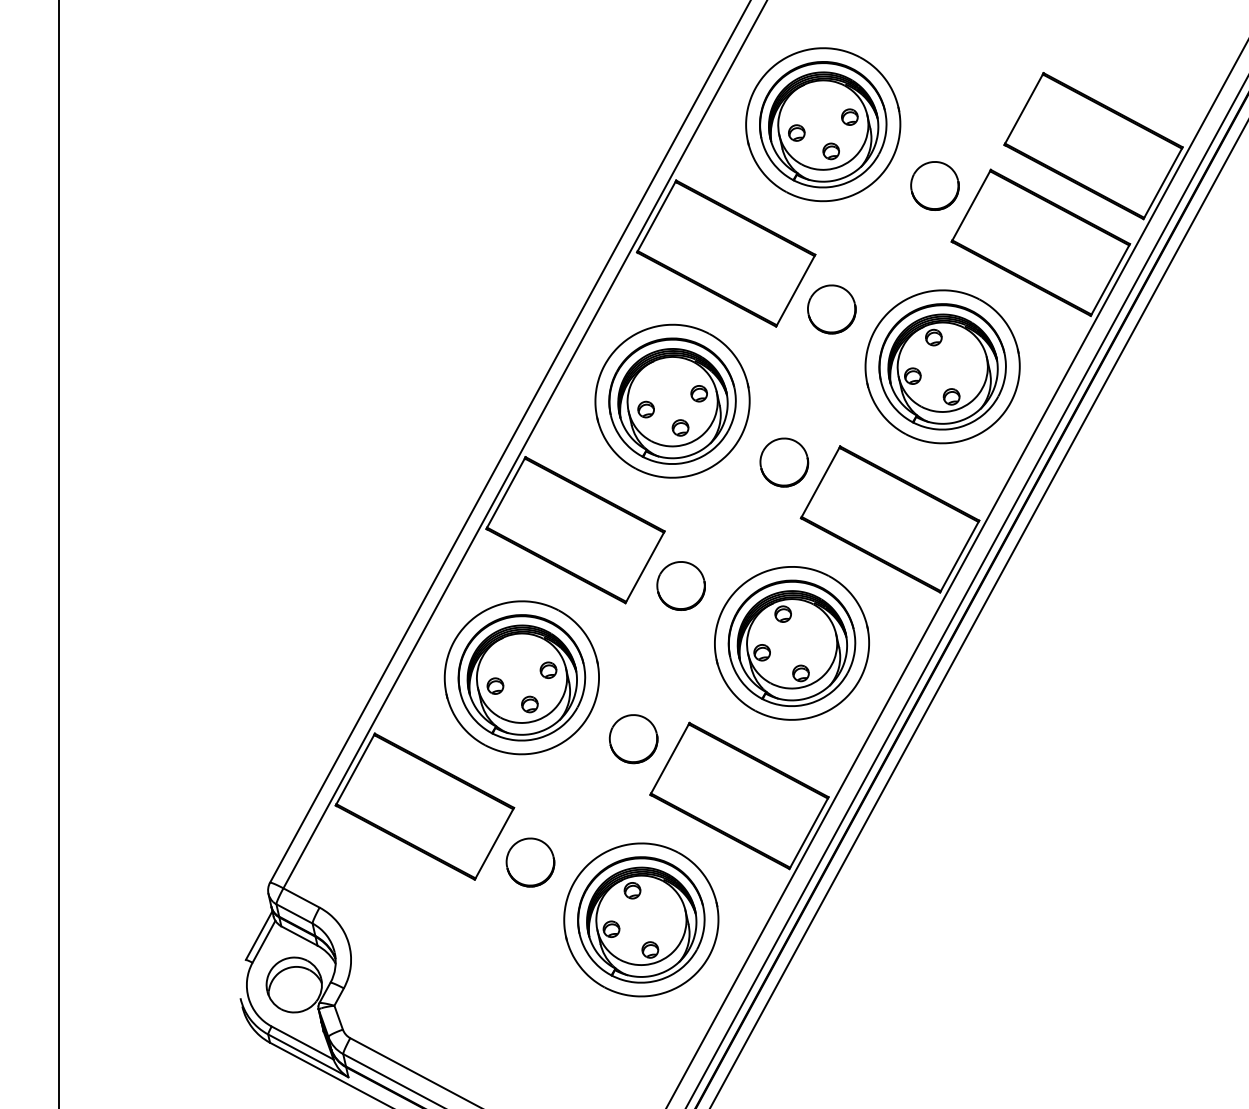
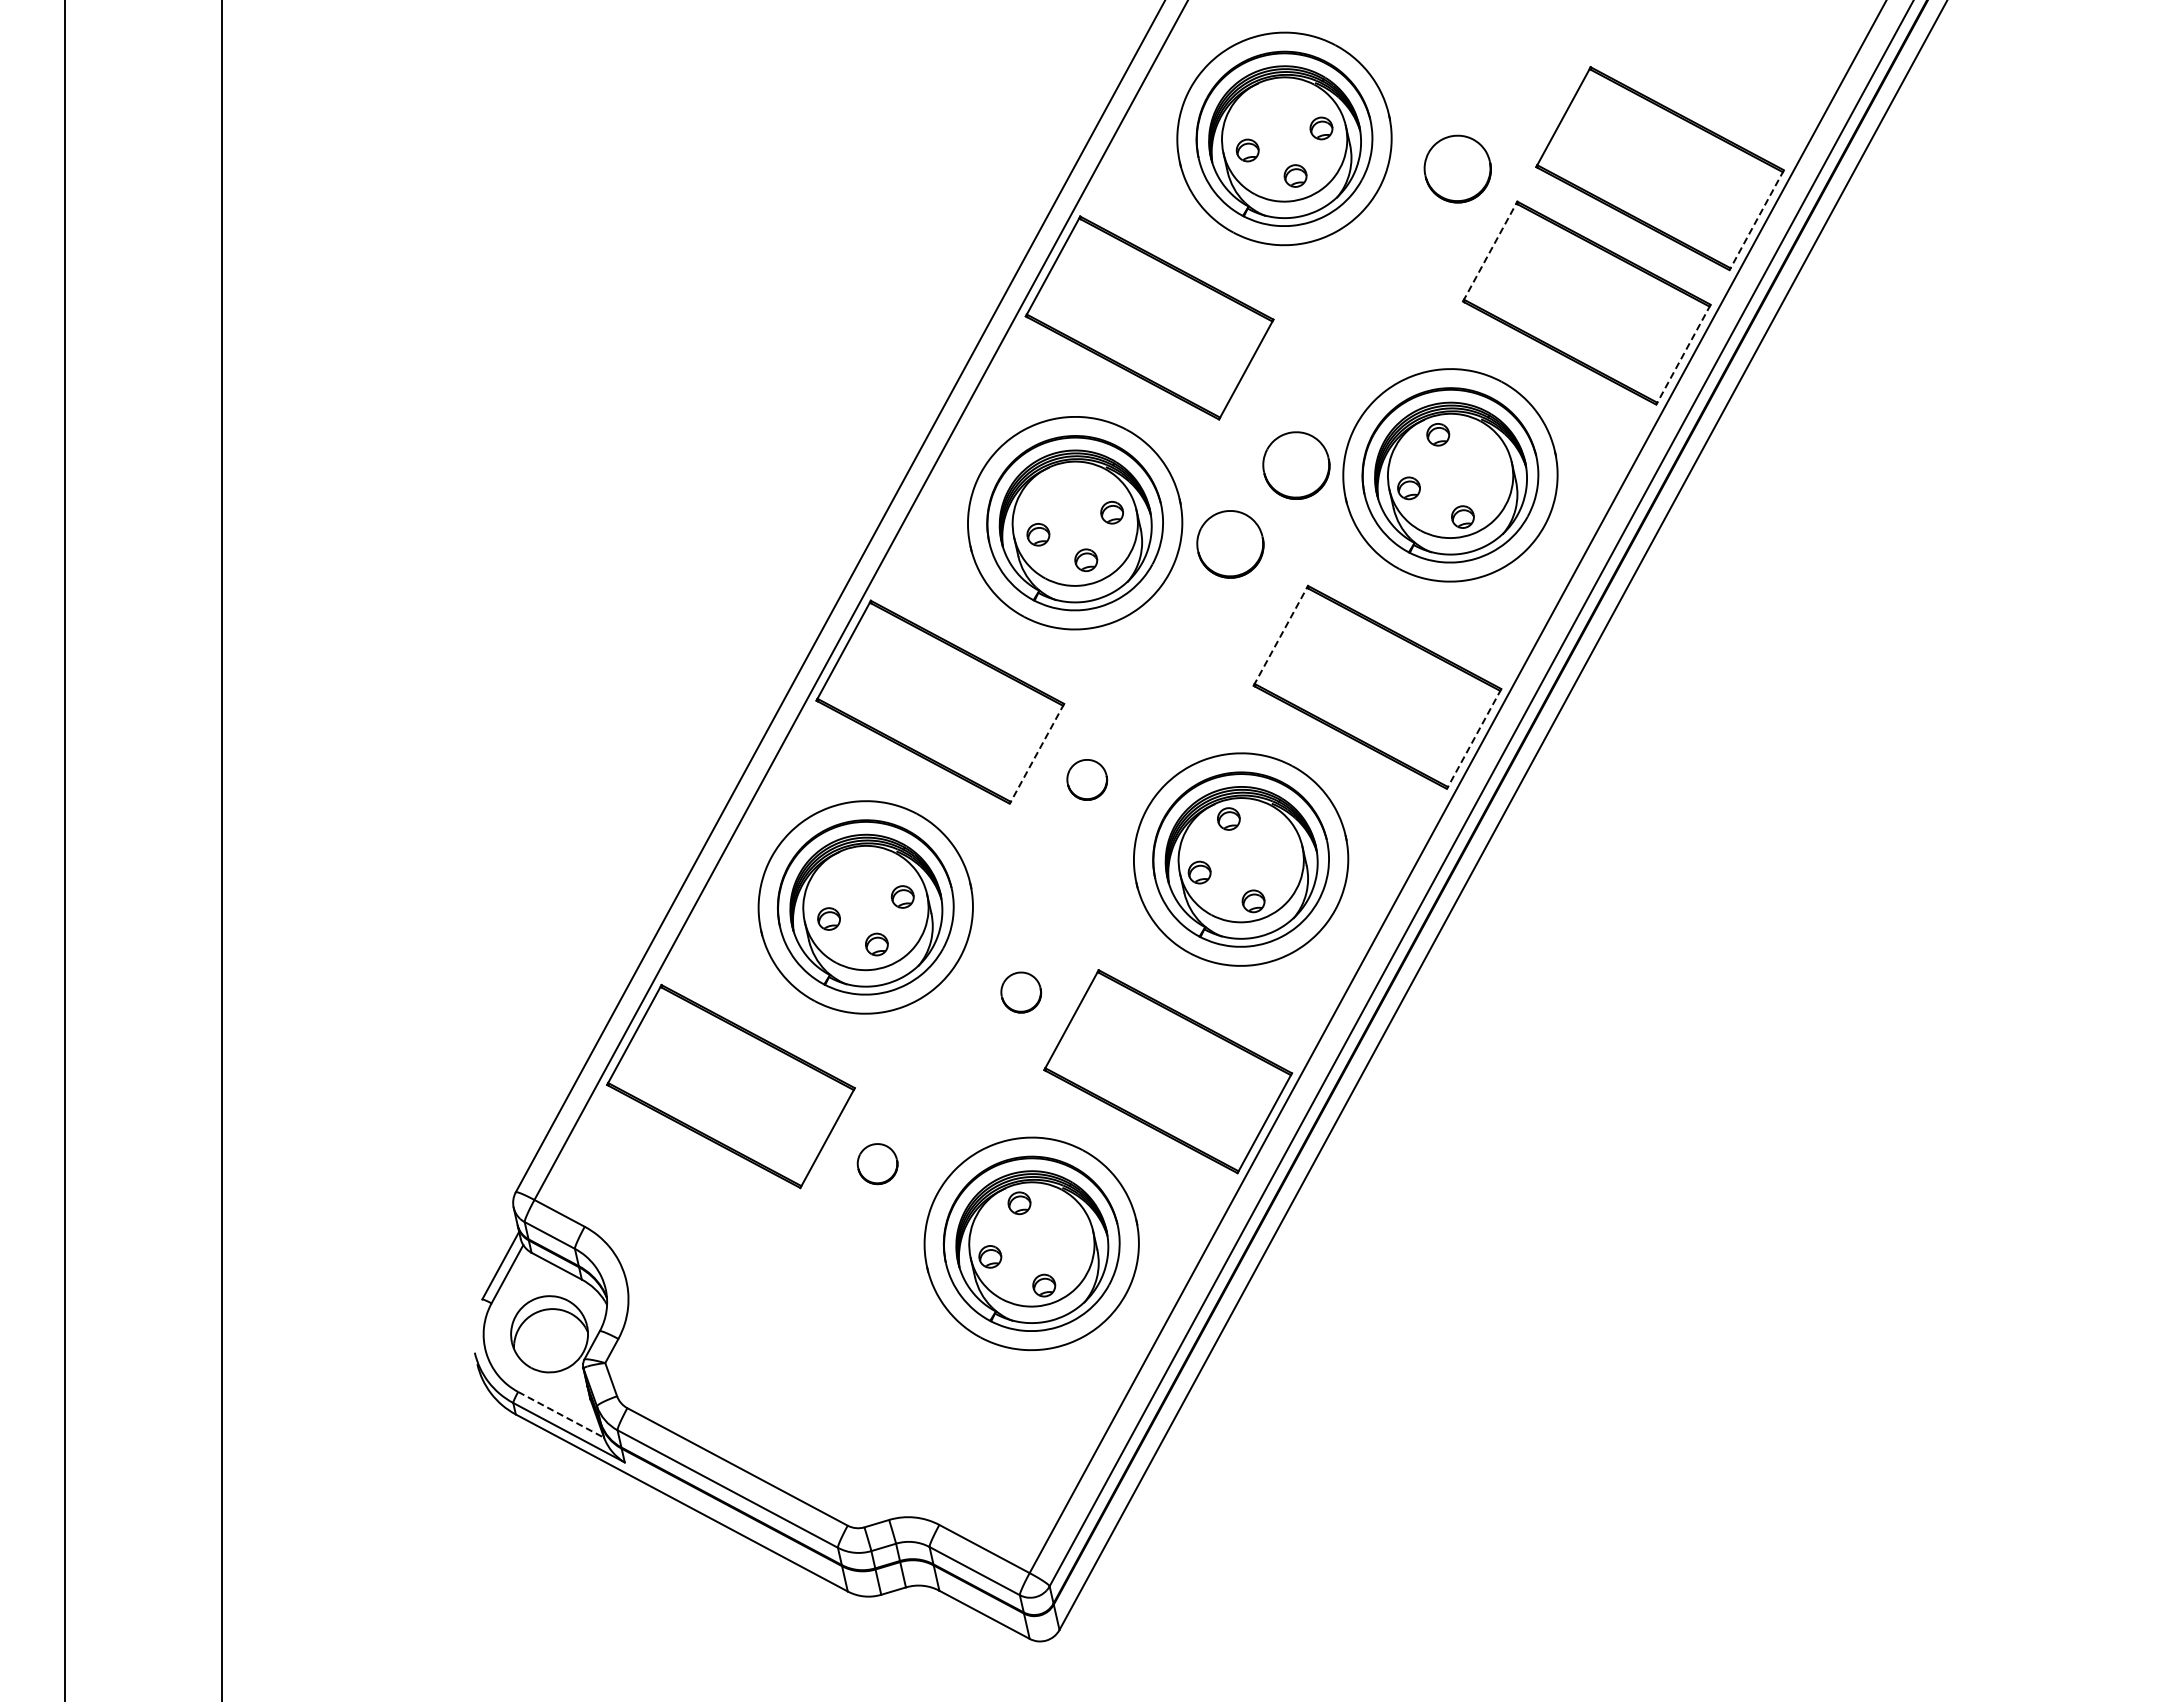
line: (1162, 183) -> (1756, 220), solid -> dashed
part: (934, 185) -> (1457, 168), moved
line: (971, 205) -> (1490, 251), solid -> dashed
line: (1110, 279) -> (1683, 354), solid -> dashed
part: (831, 309) -> (1296, 465), moved
part: (784, 462) -> (1230, 544), moved
line: (820, 482) -> (1280, 635), solid -> dashed
line: (959, 556) -> (1474, 738), solid -> dashed
line: (644, 567) -> (1036, 753), solid -> dashed
part: (681, 585) -> (1087, 779), size x0.6
part: (633, 739) -> (1021, 992), size x0.6
part: (530, 862) -> (877, 1163), size x0.6
line: (302, 1042) -> (561, 1414), solid -> dashed

